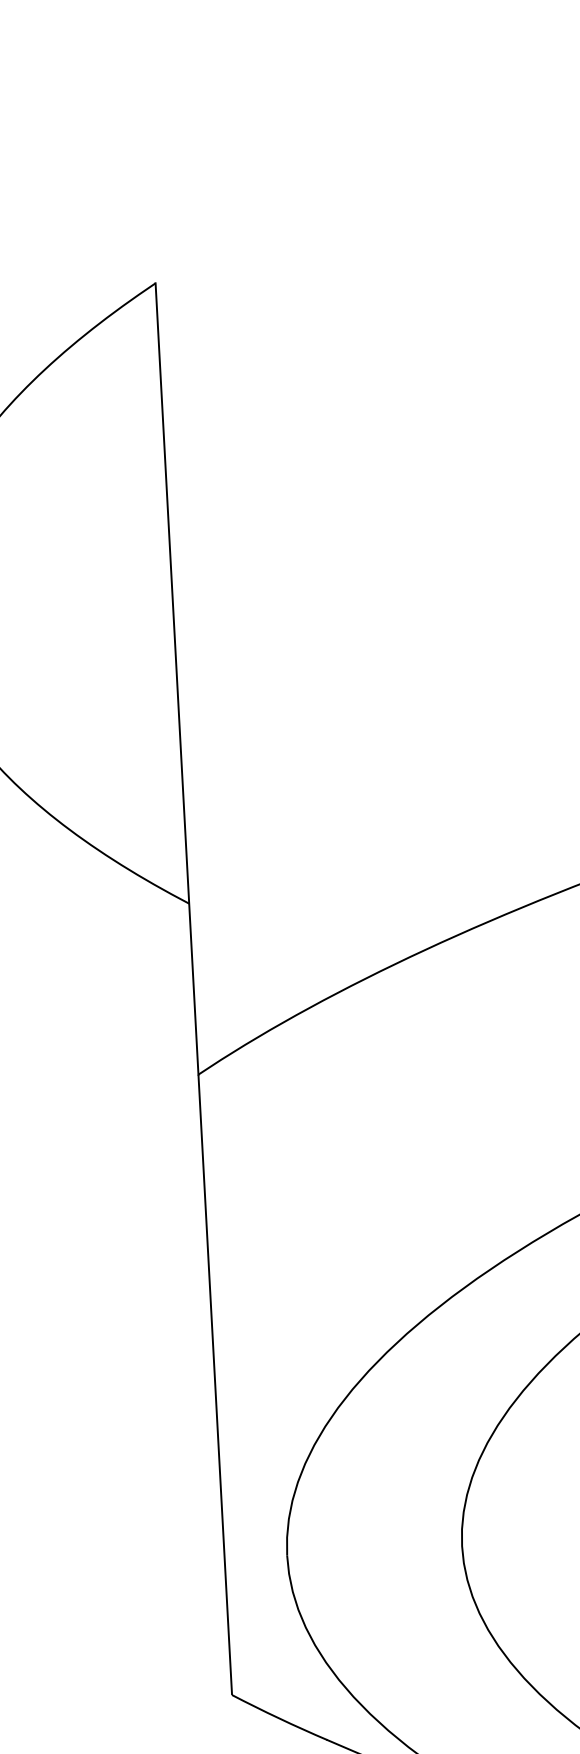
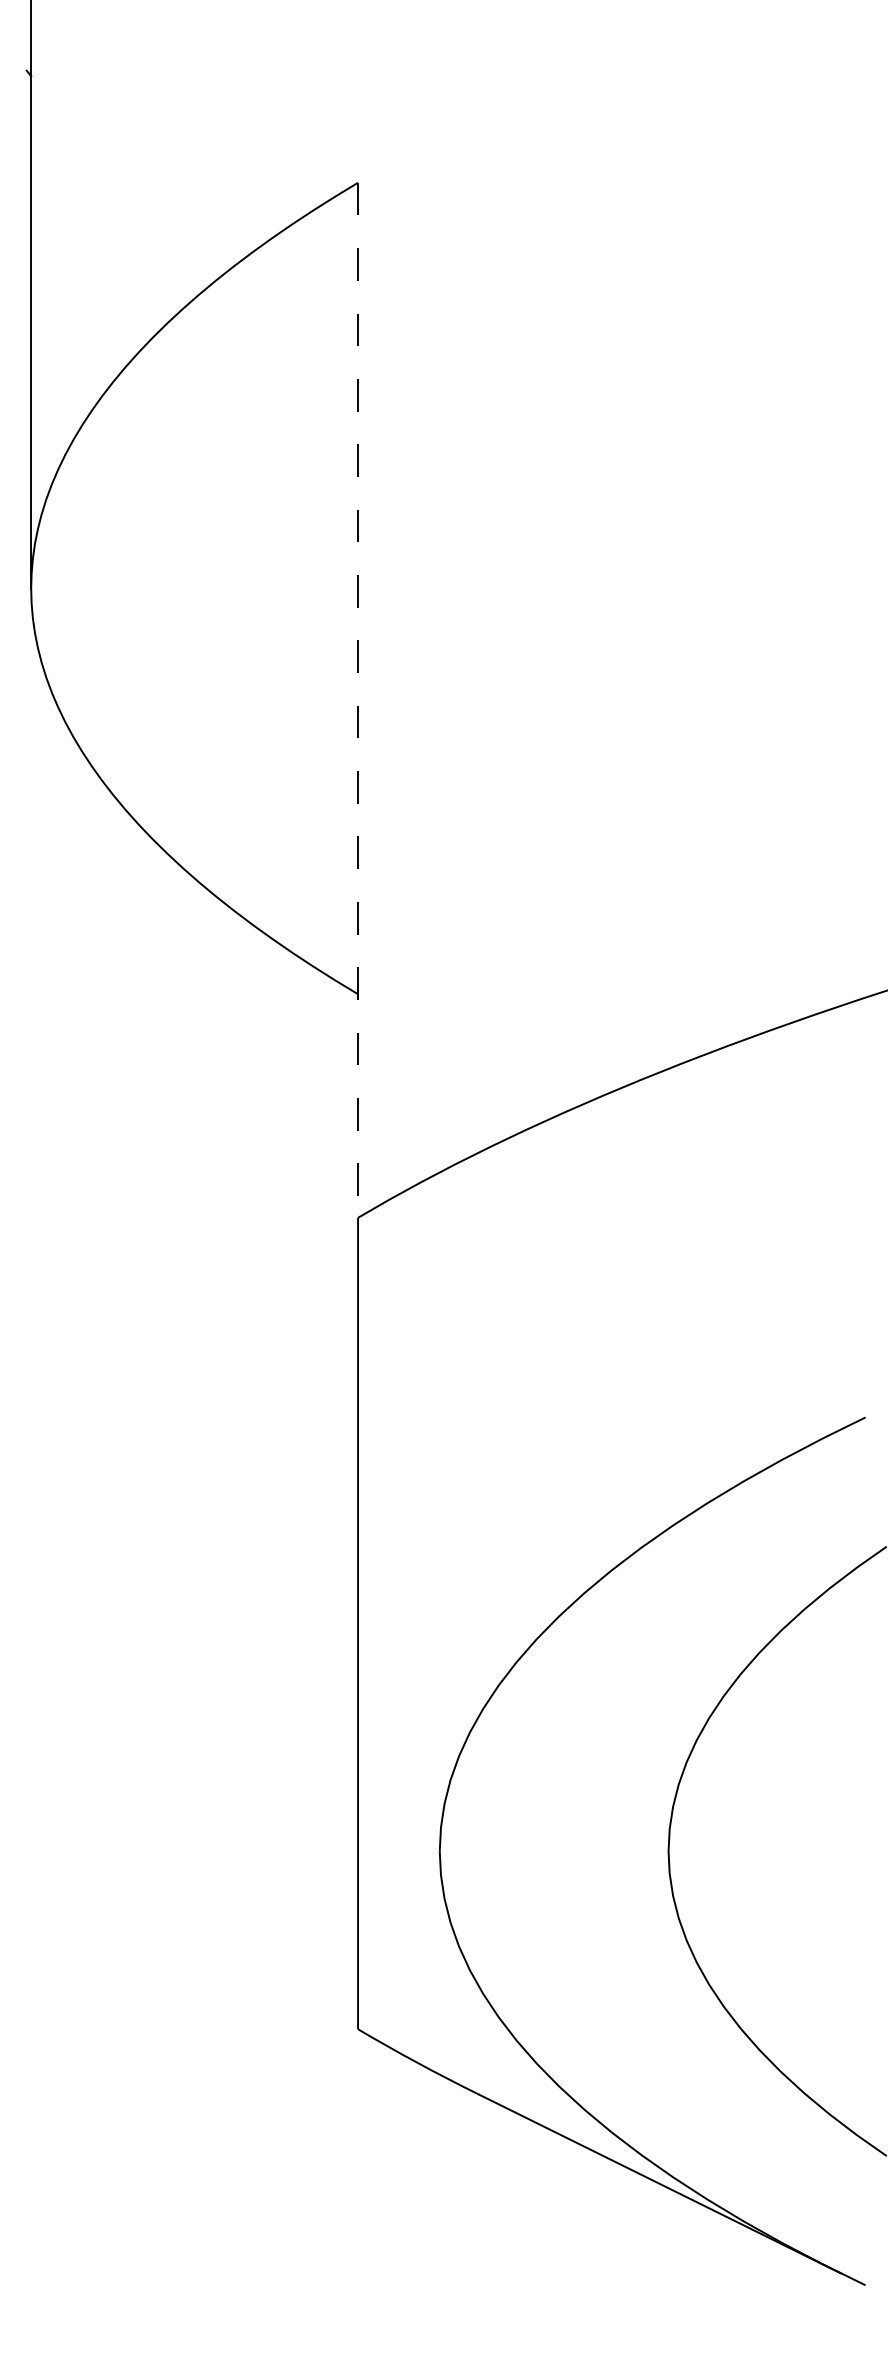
line: (177, 679) -> (358, 700), solid -> dashed

